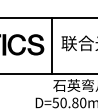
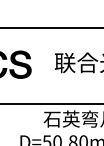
line: (51, 45) -> (41, 65), removed

